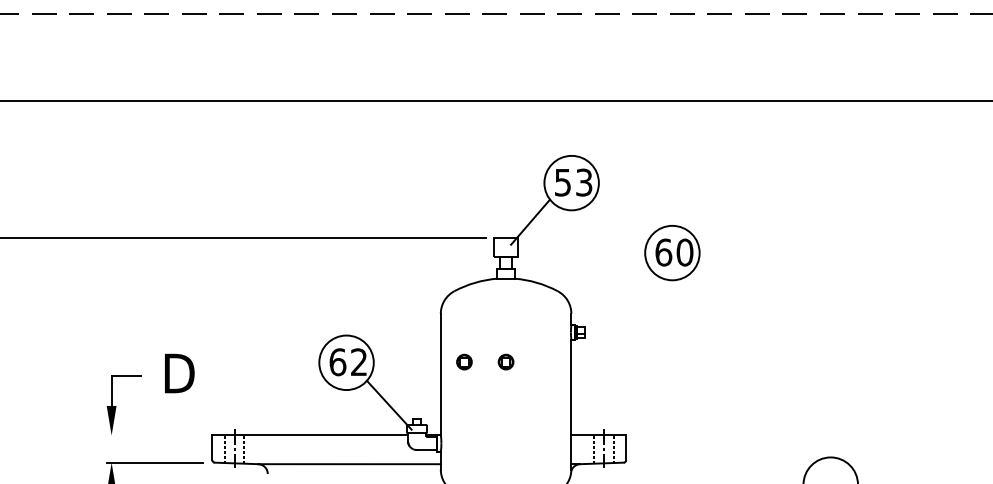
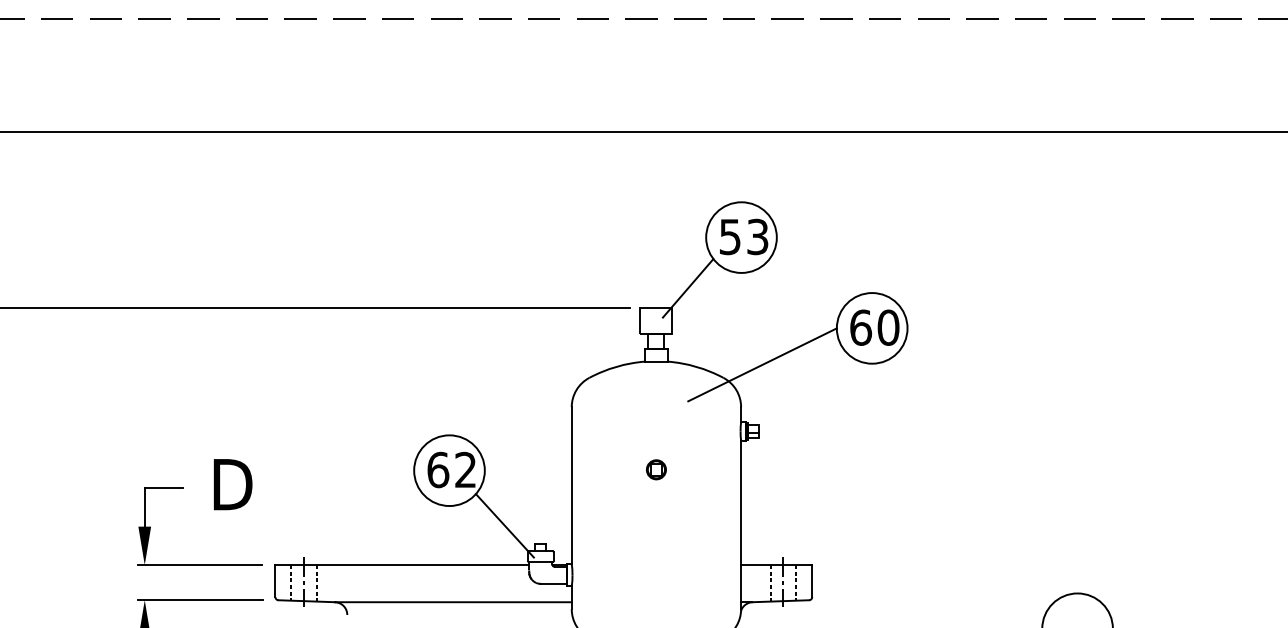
line: (587, 280) -> (762, 364), added
part: (464, 361) -> (602, 469), removed
line: (153, 435) -> (199, 564), added

